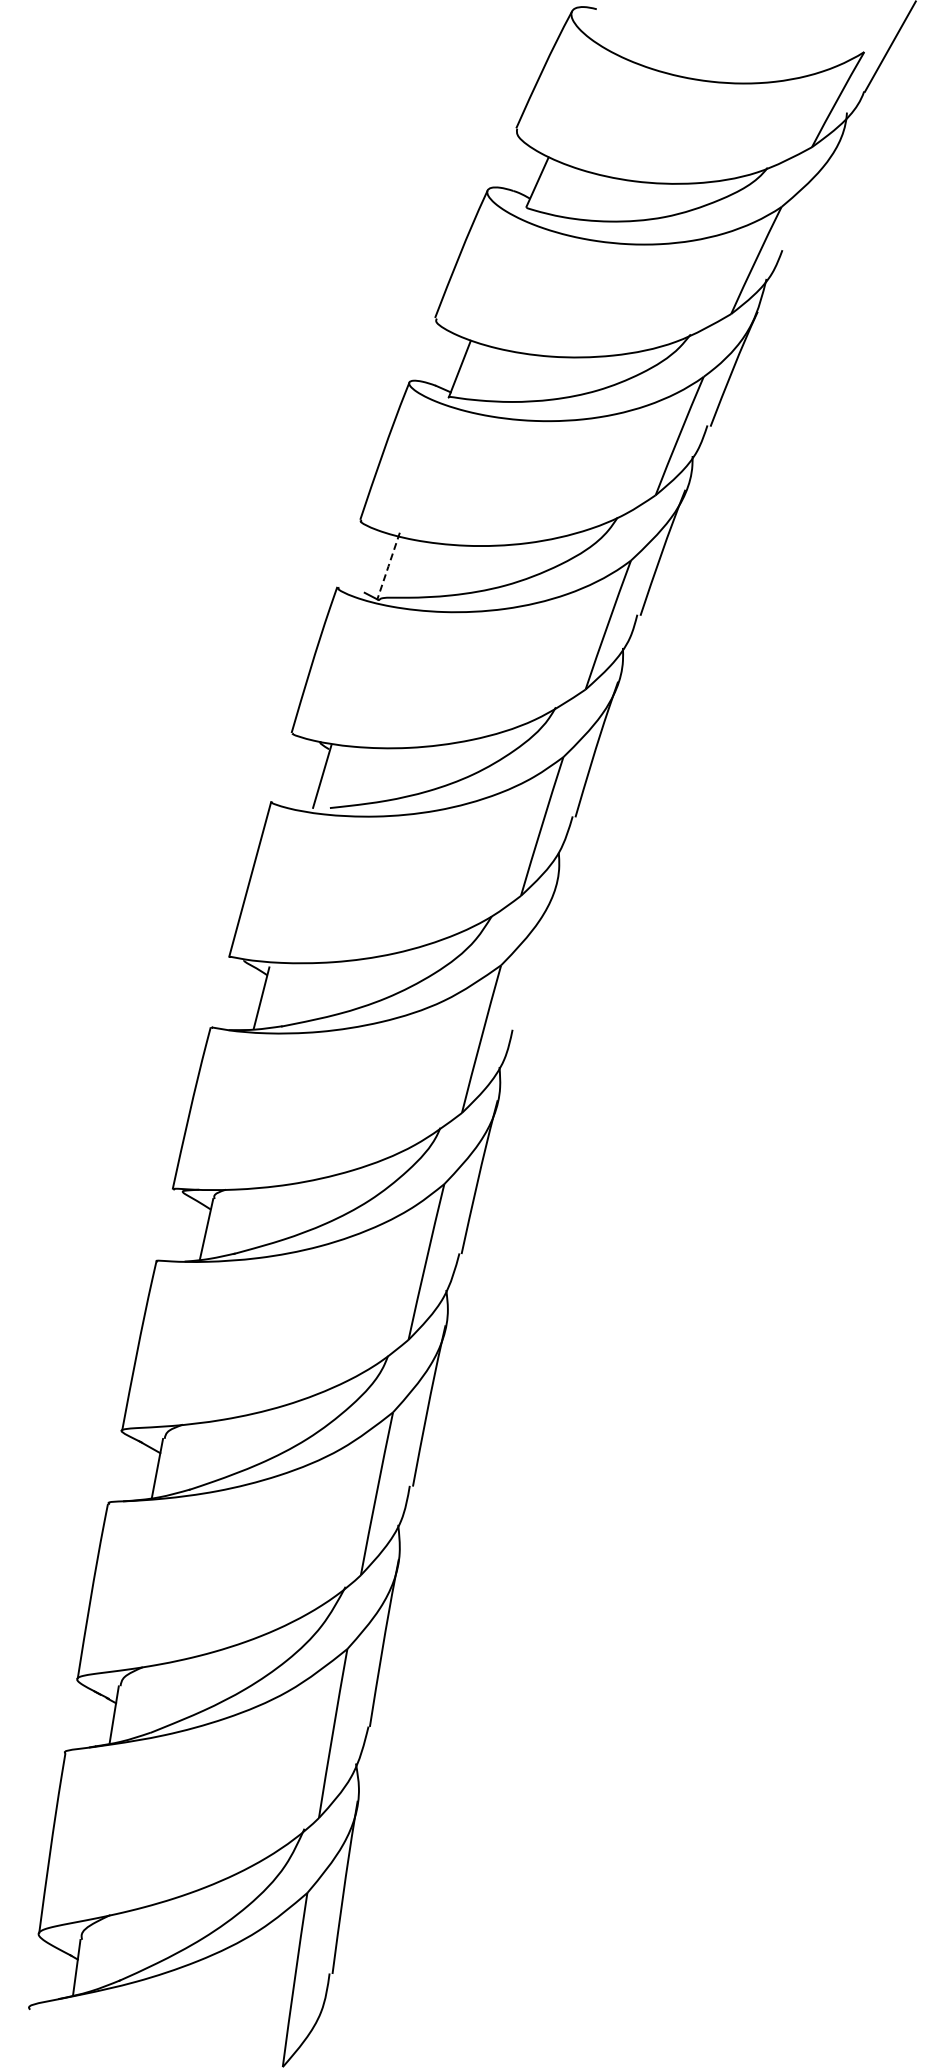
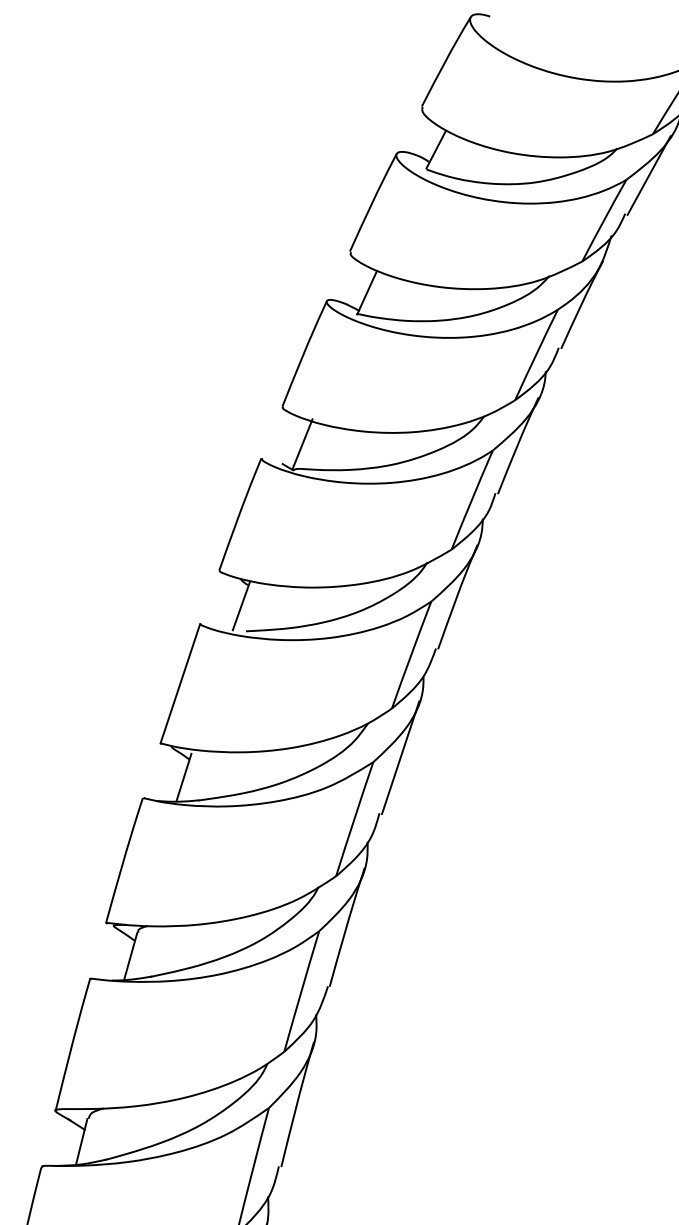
line: (809, 199) -> (648, 175), added
line: (388, 566) -> (302, 444), dashed -> solid
line: (535, 957) -> (400, 757), added

